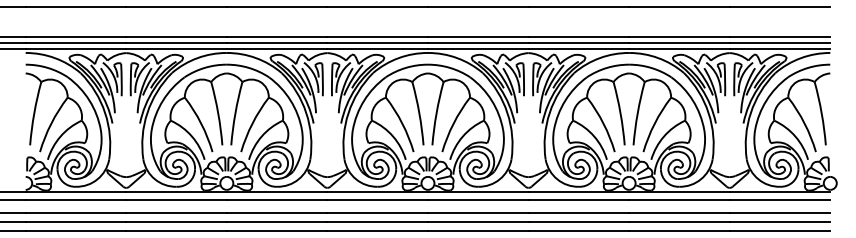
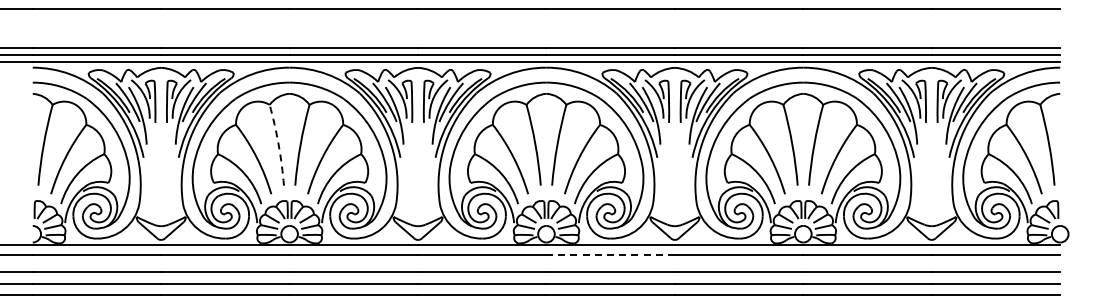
arc: (218, 113) -> (278, 144), solid -> dashed
line: (478, 199) -> (610, 254), solid -> dashed

